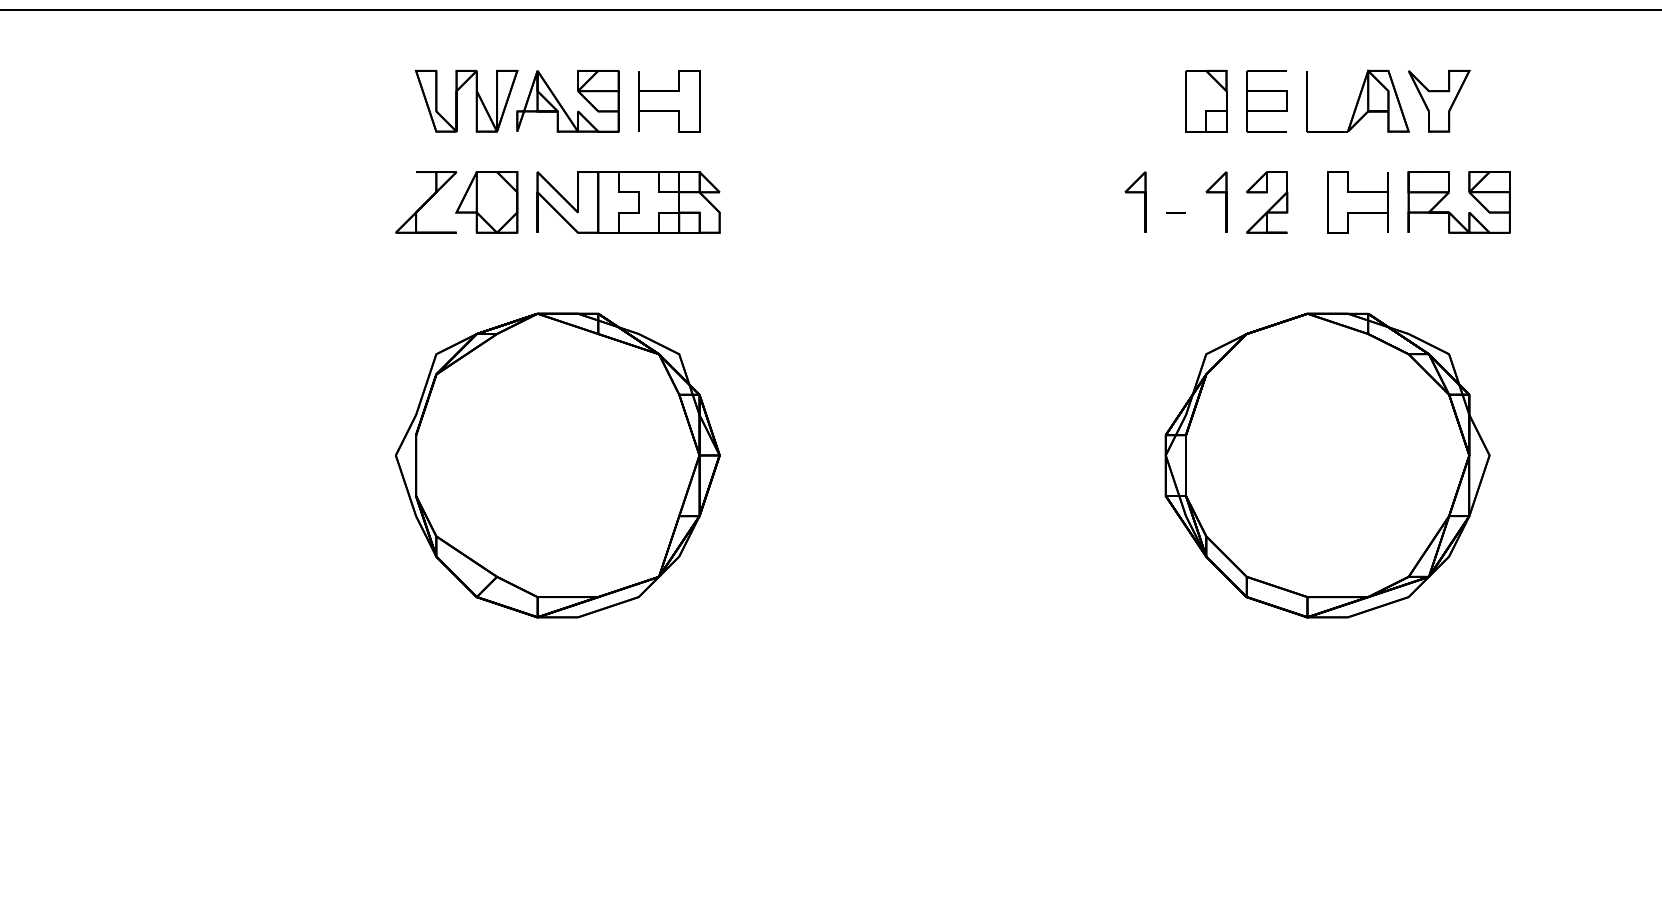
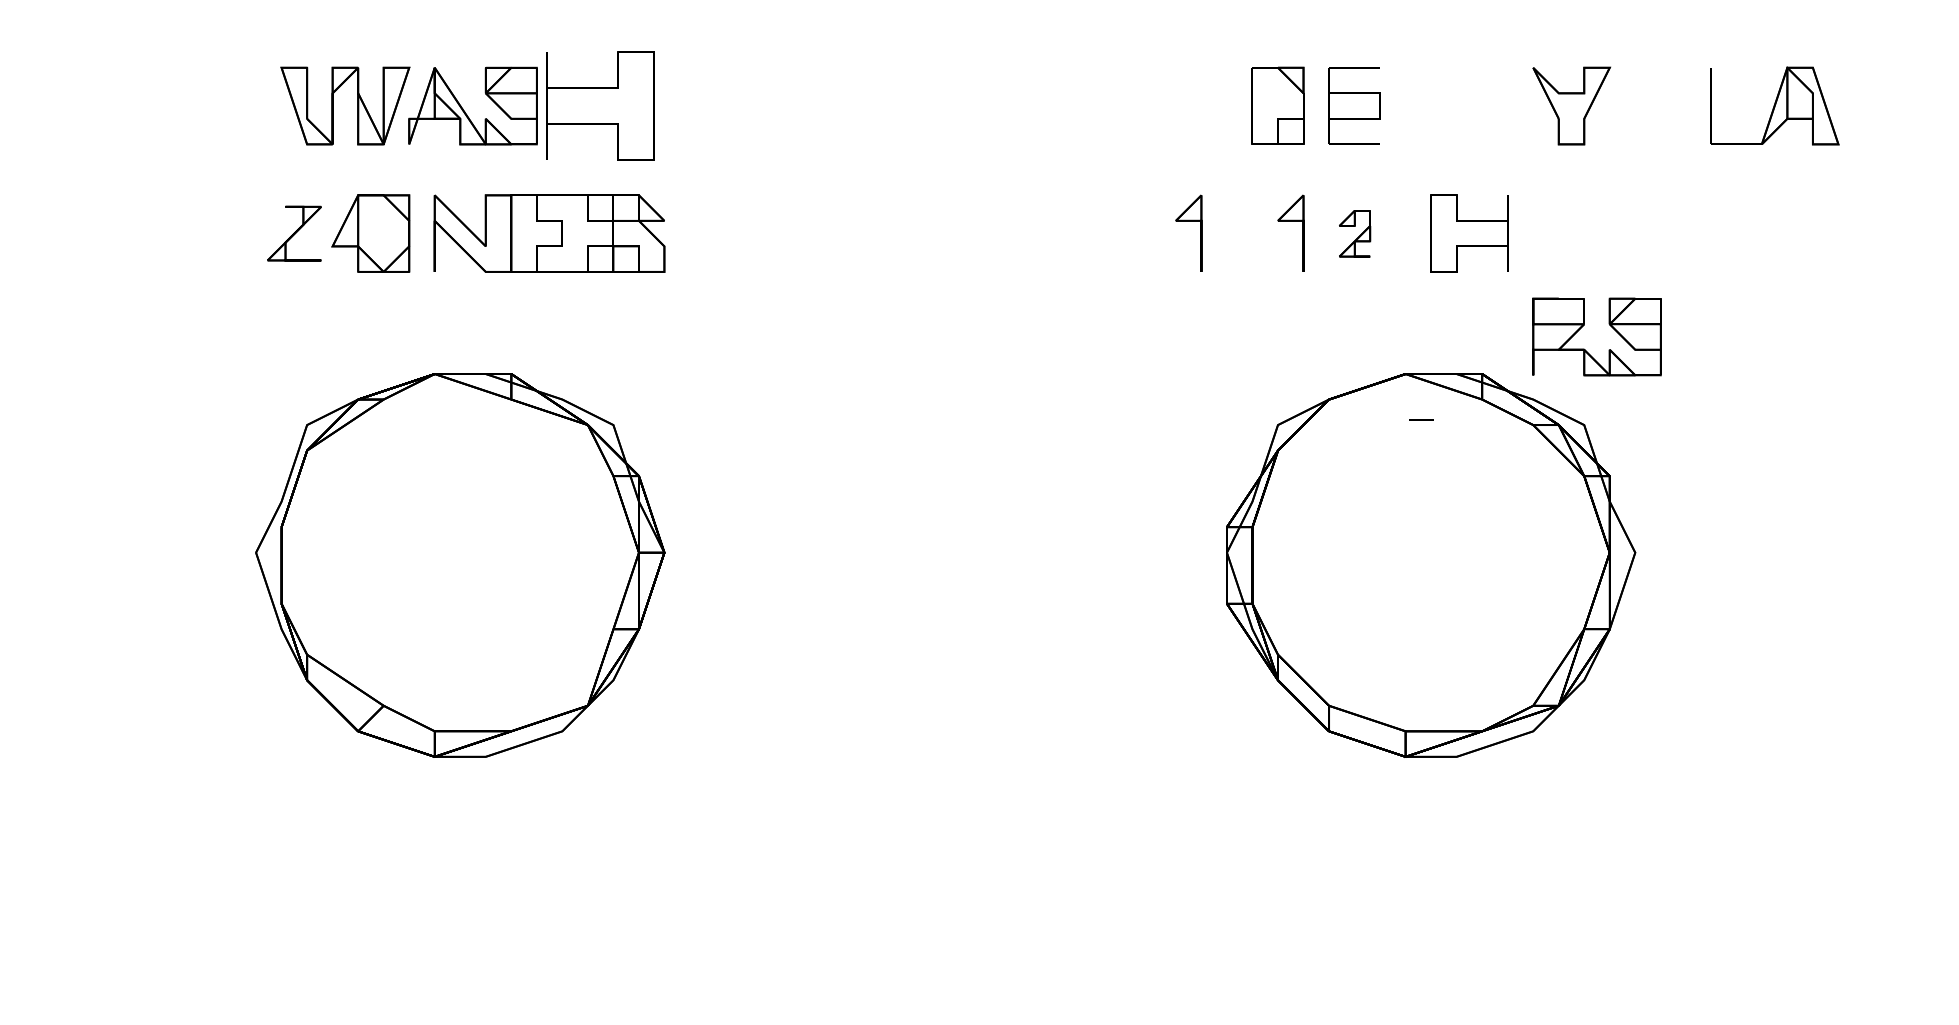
part: (1357, 100) -> (1773, 105), moved
part: (669, 101) -> (601, 106), size x1.4
part: (1449, 193) -> (1584, 325), moved
part: (426, 202) -> (294, 233), size x0.7
part: (1267, 202) -> (1355, 233), size x0.6
line: (1175, 212) -> (1420, 420), moved

